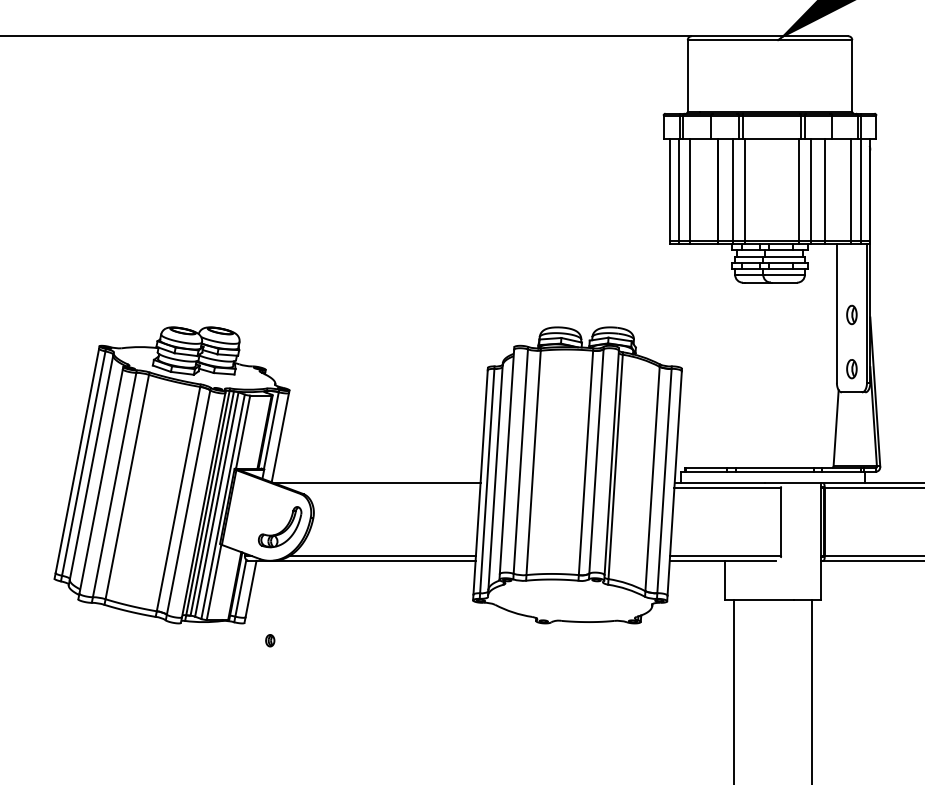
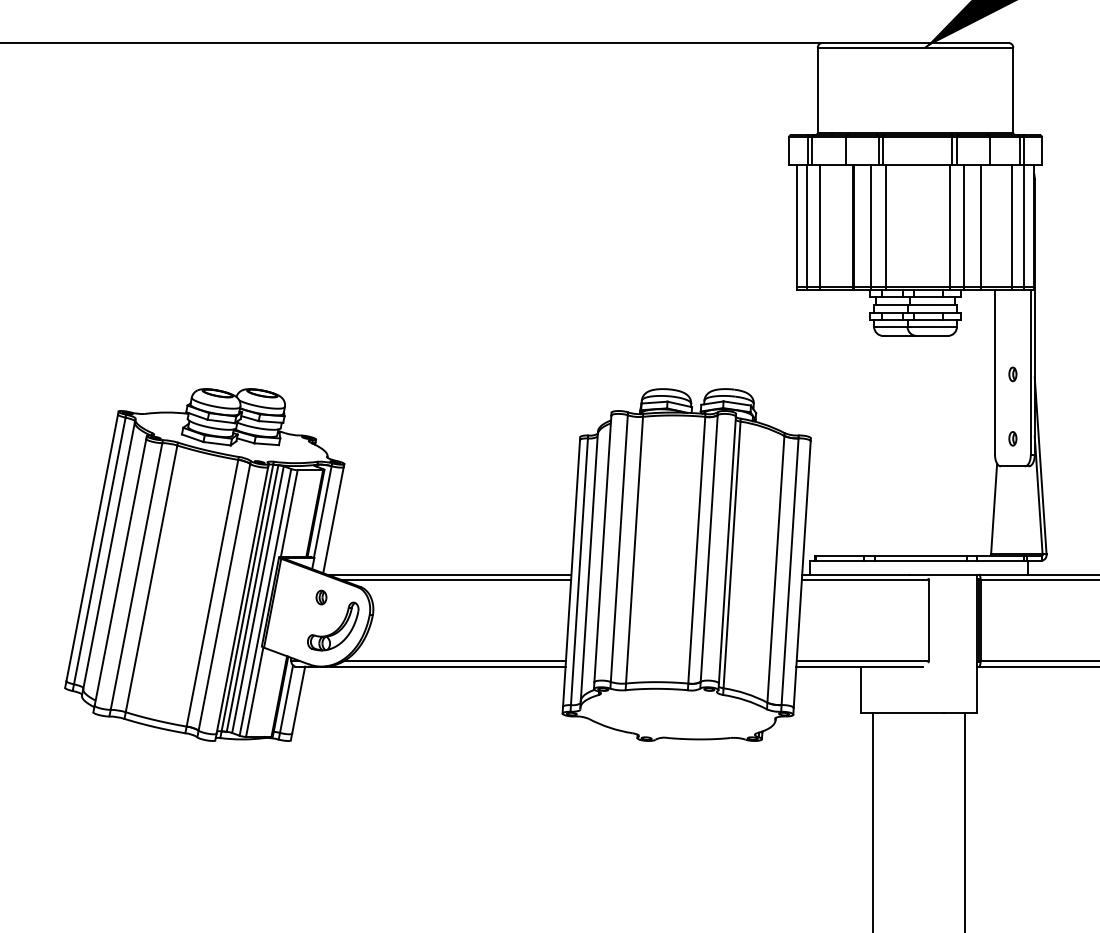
part: (851, 315) -> (1012, 374), size x0.62
part: (851, 368) -> (1012, 438), size x0.62
line: (383, 488) -> (456, 580), added
part: (270, 640) -> (321, 597), moved

